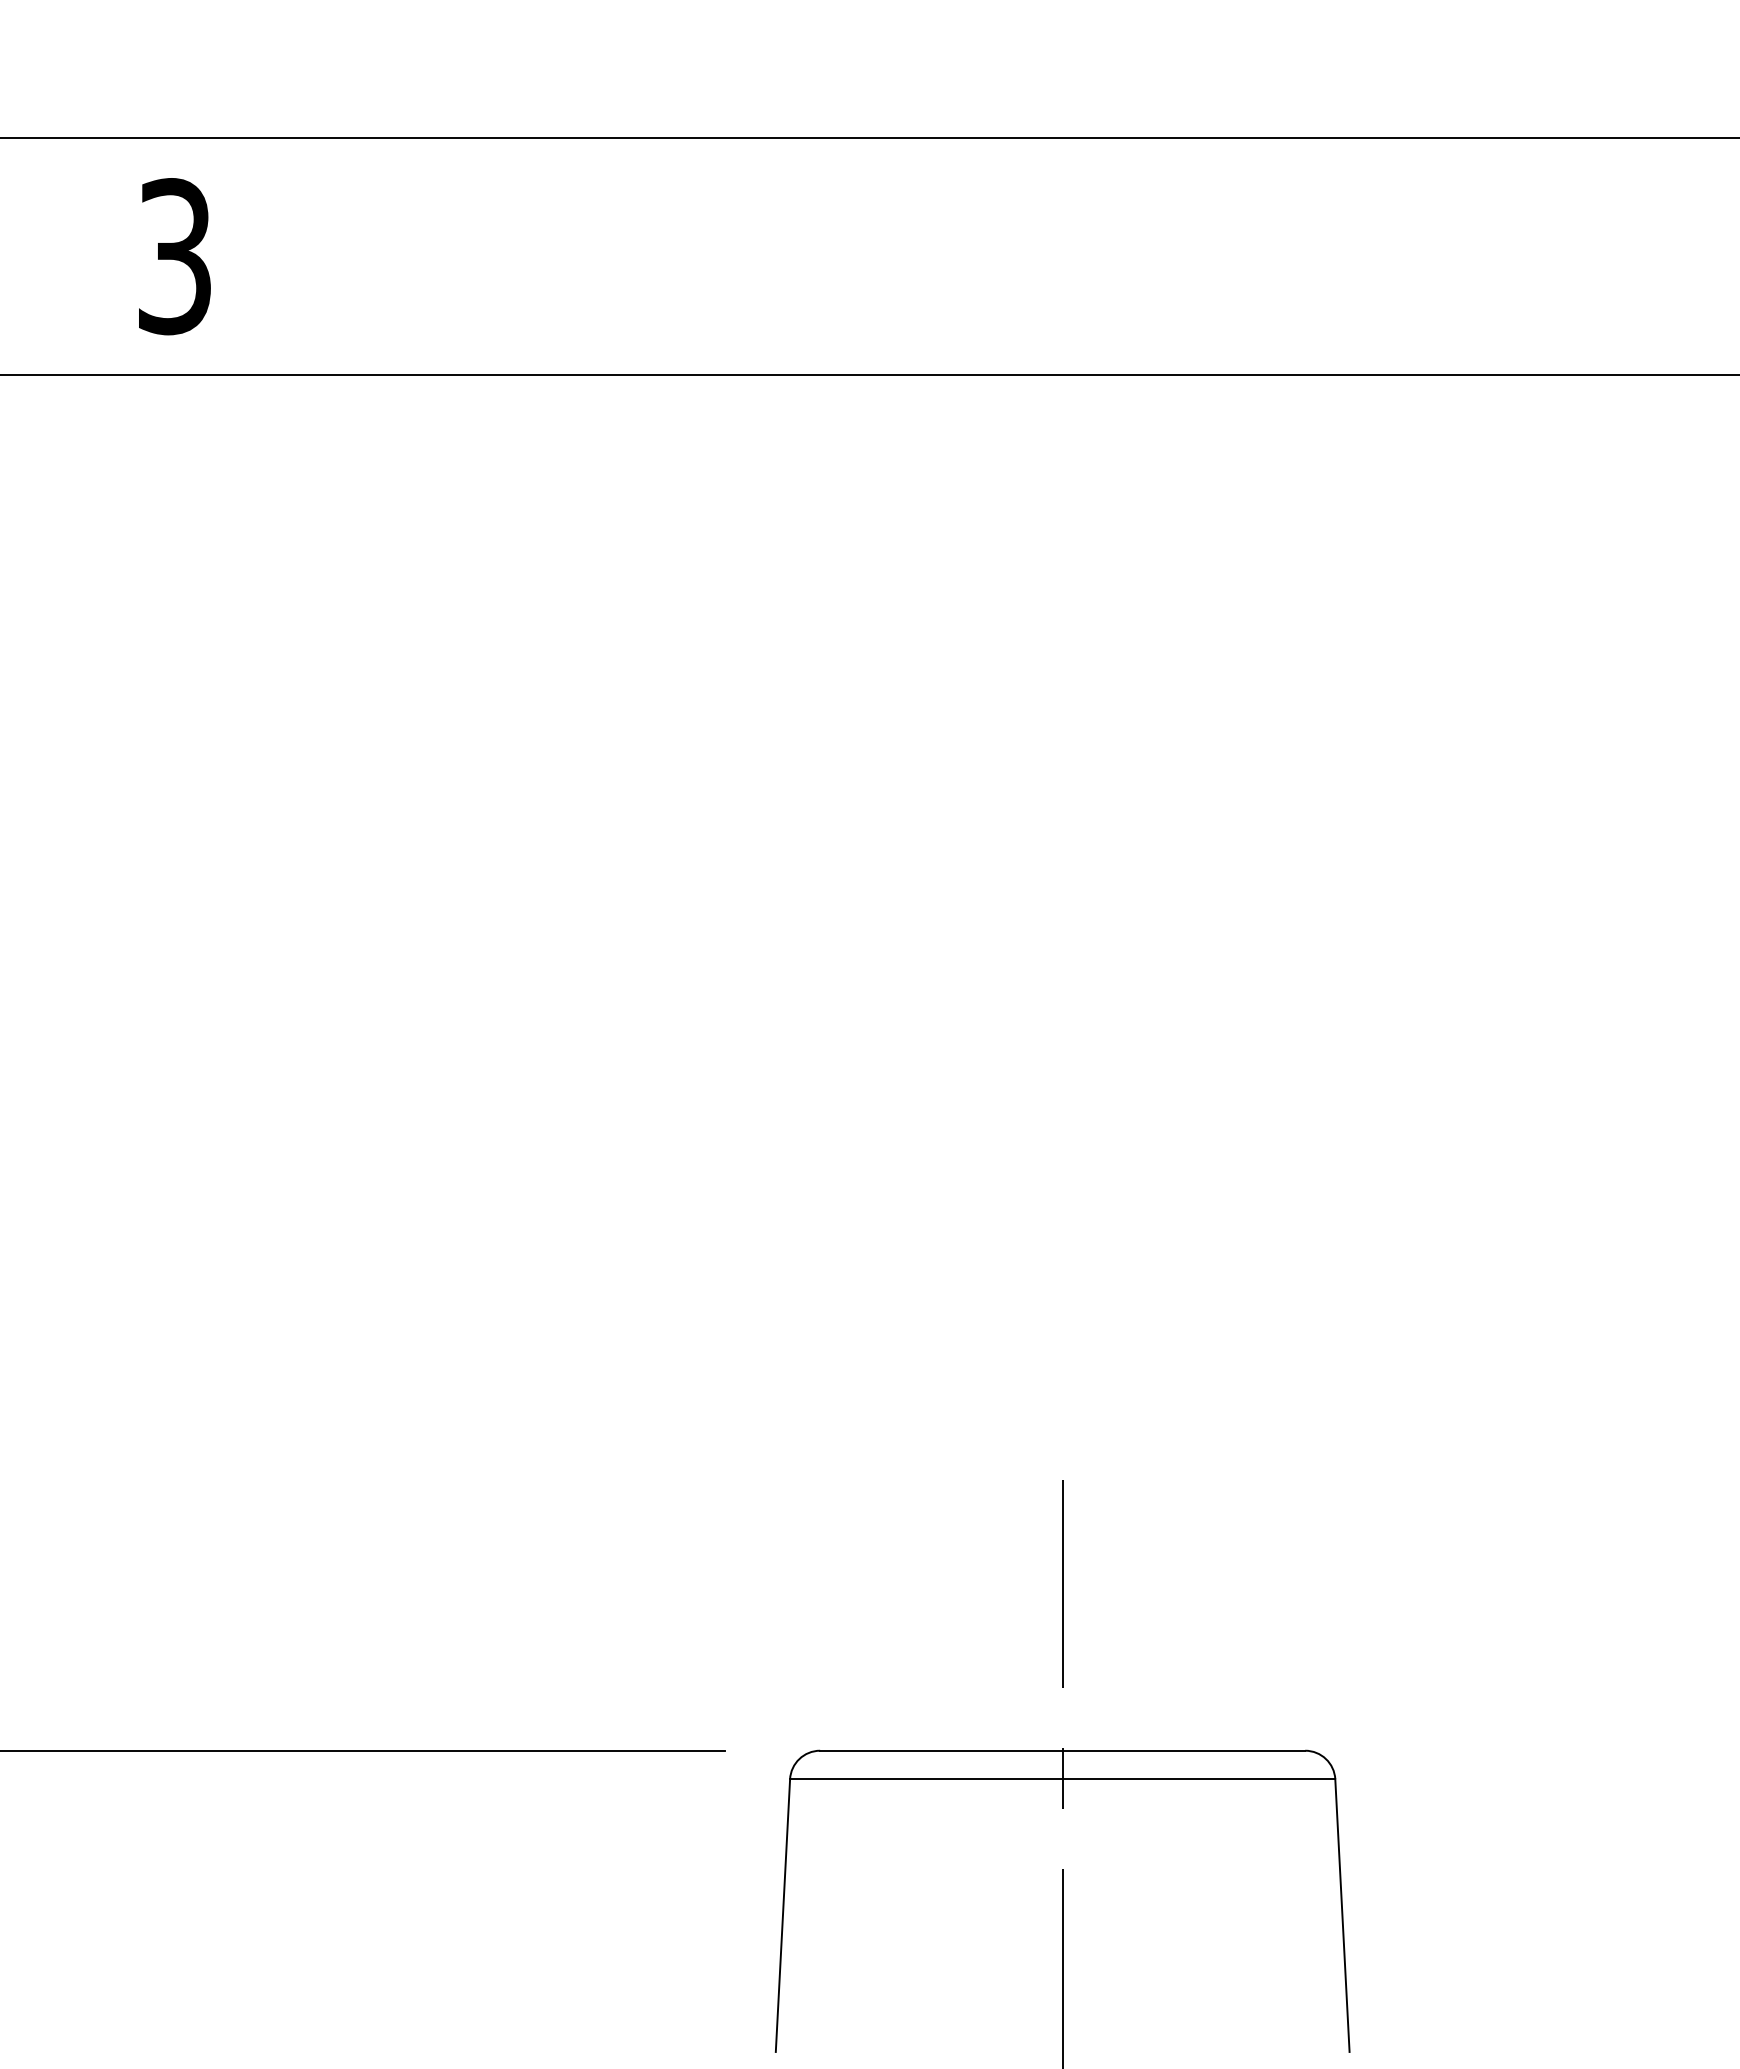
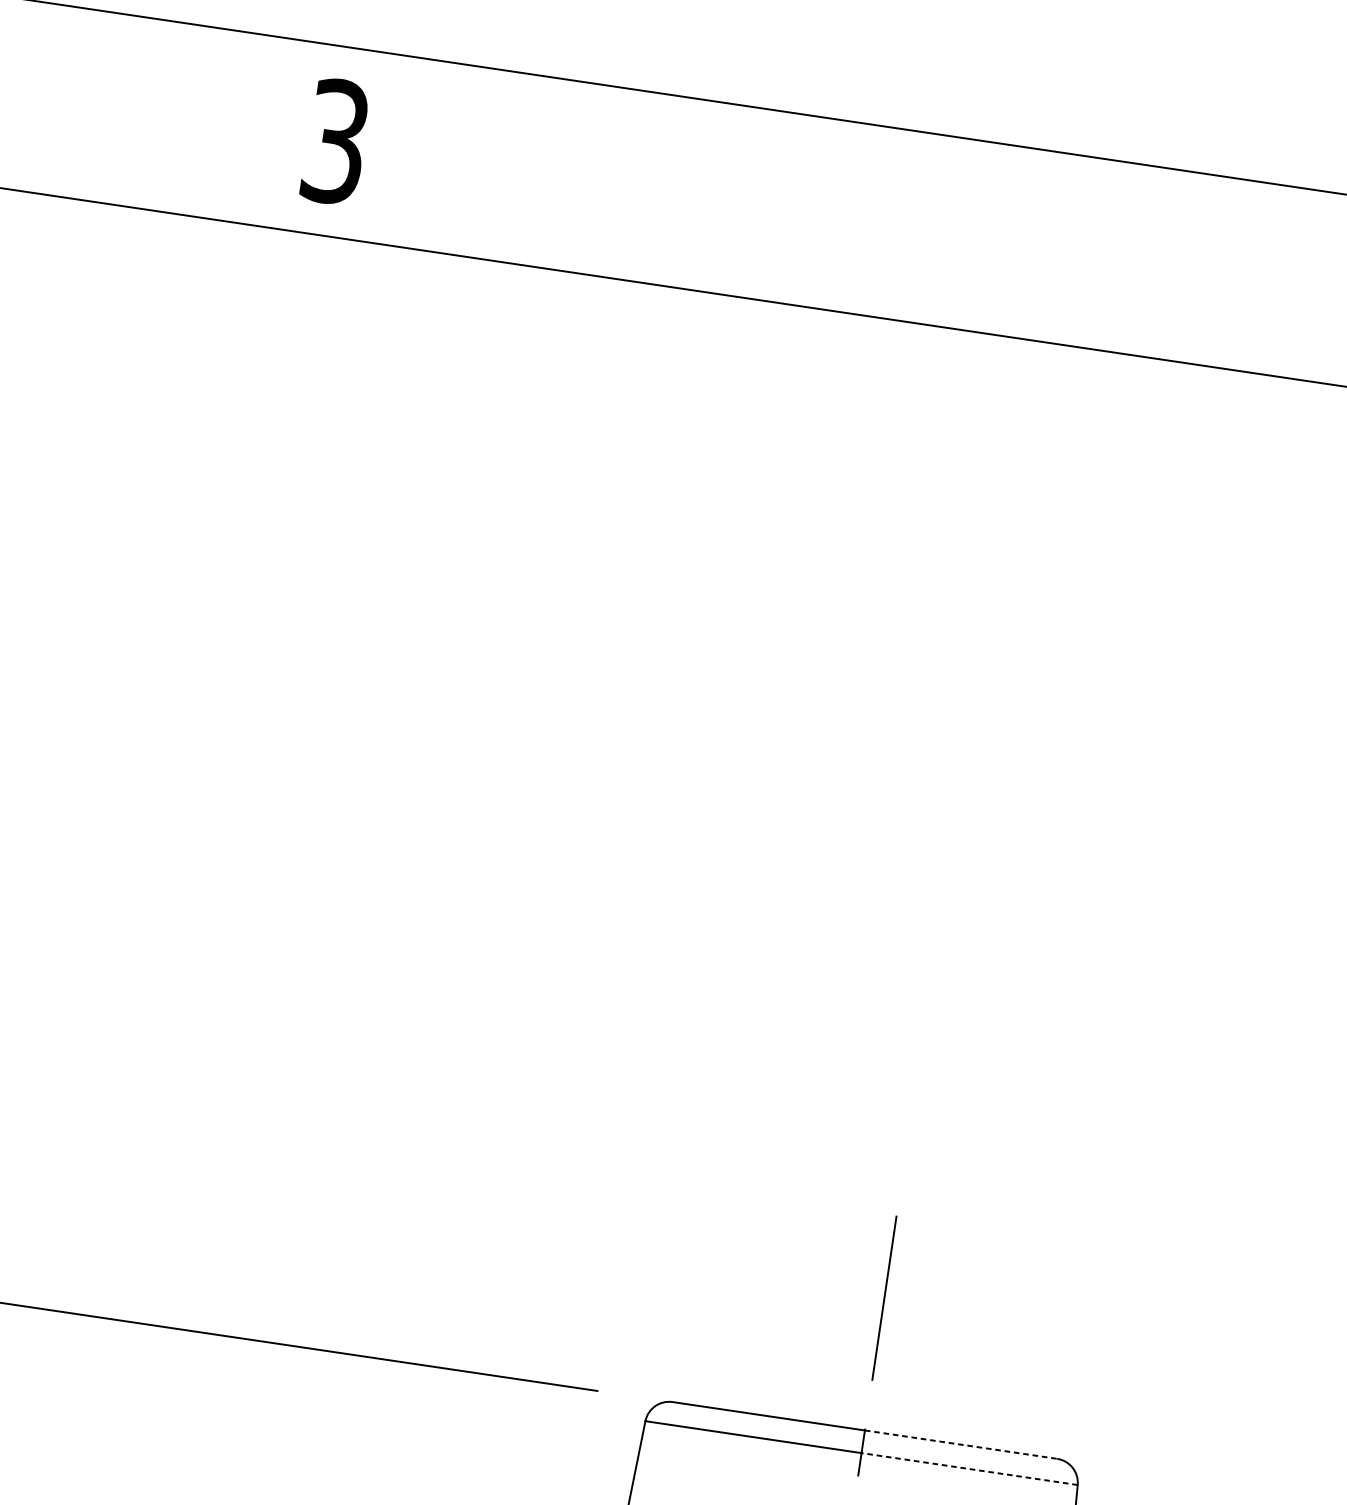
line: (1184, 1750) -> (961, 1444), solid -> dashed
line: (1198, 1779) -> (969, 1469), solid -> dashed

